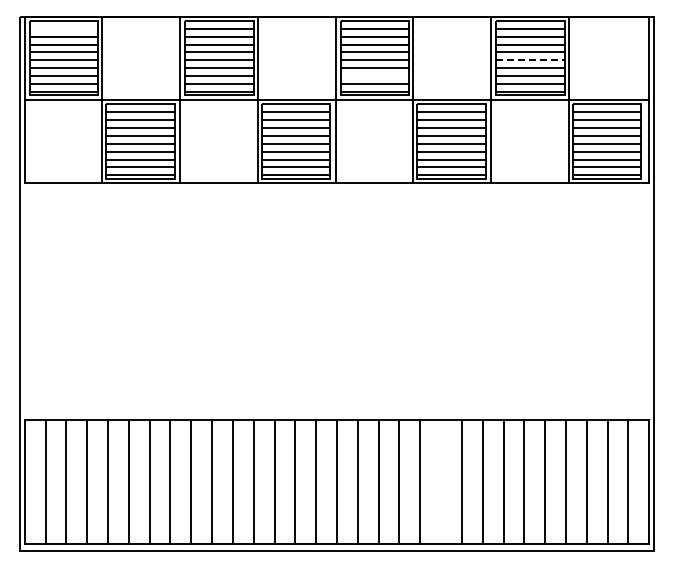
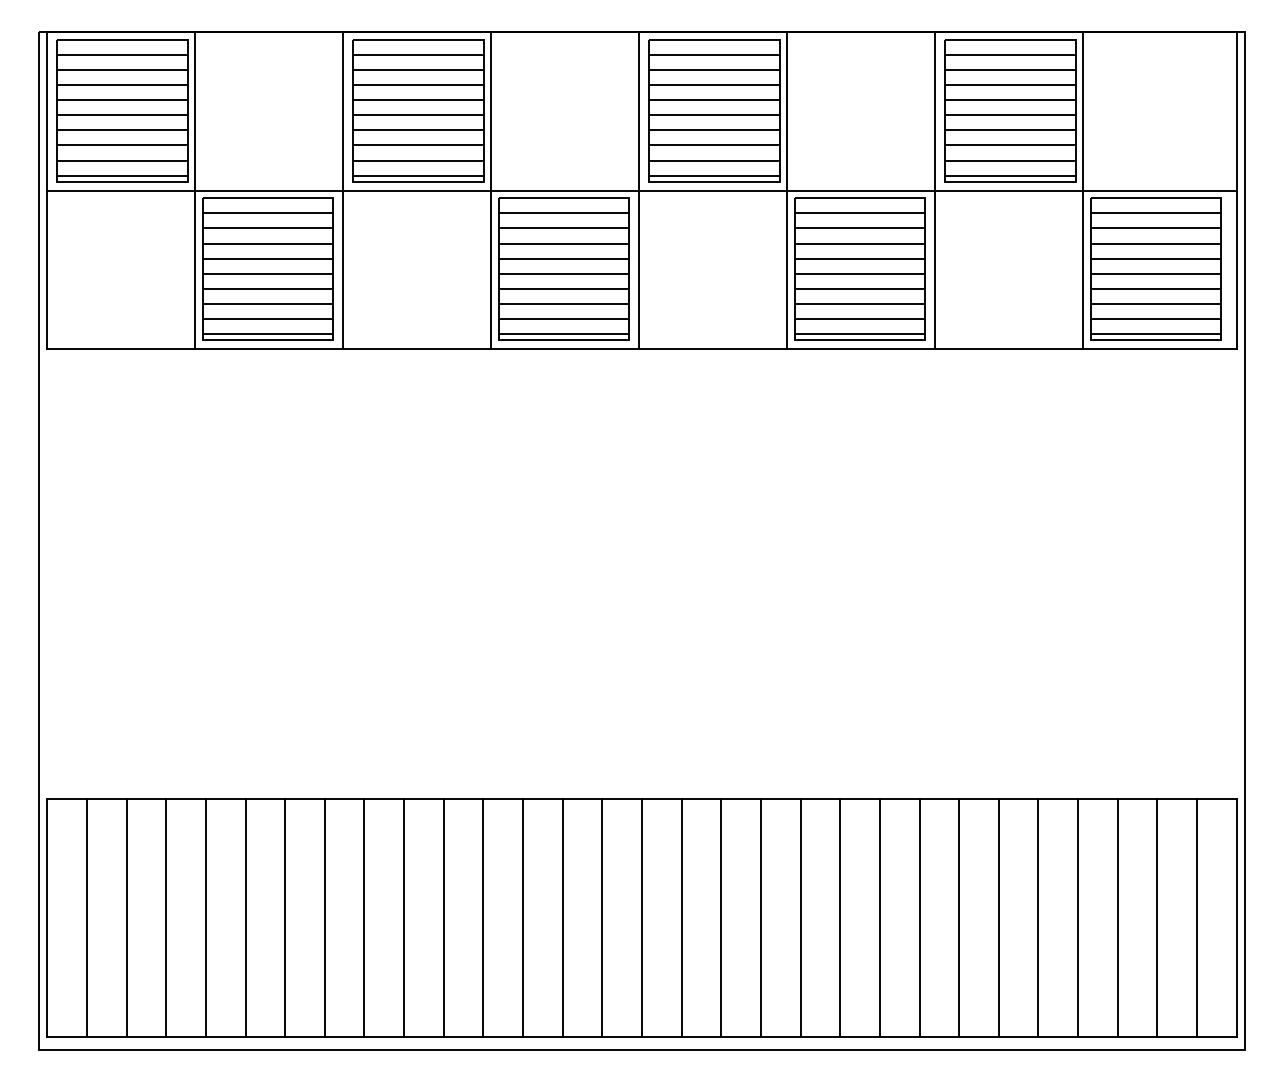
line: (64, 28) -> (123, 54), added
line: (531, 60) -> (1012, 115), dashed -> solid
line: (374, 76) -> (713, 145), added
line: (441, 481) -> (841, 917), added

